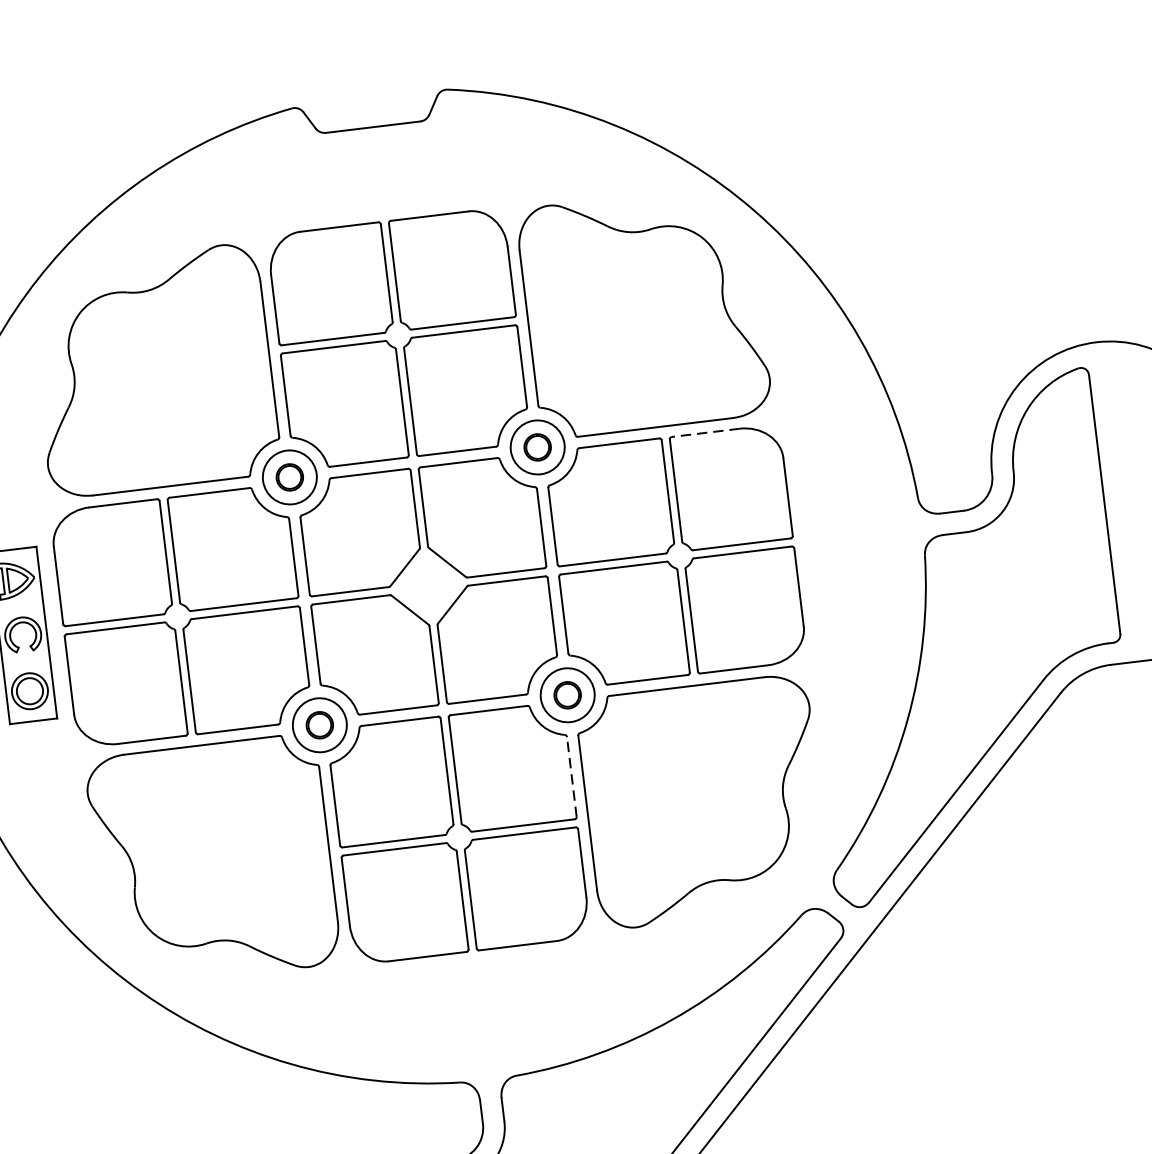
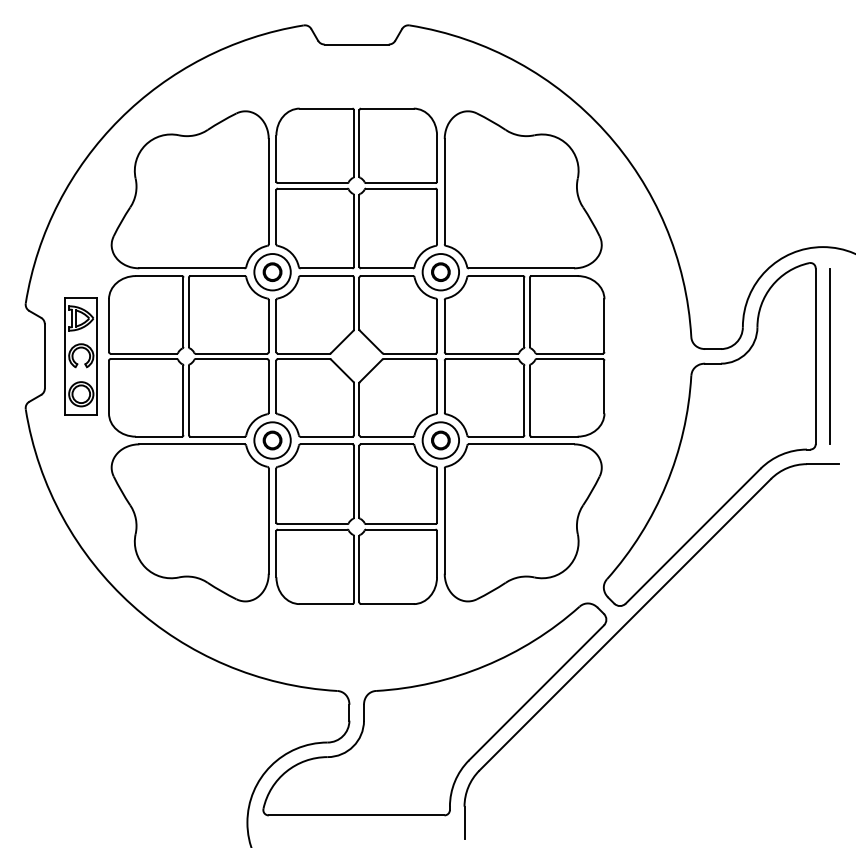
line: (705, 433) -> (554, 276), dashed -> solid
line: (1126, 502) -> (830, 356), added
line: (572, 776) -> (437, 495), dashed -> solid

